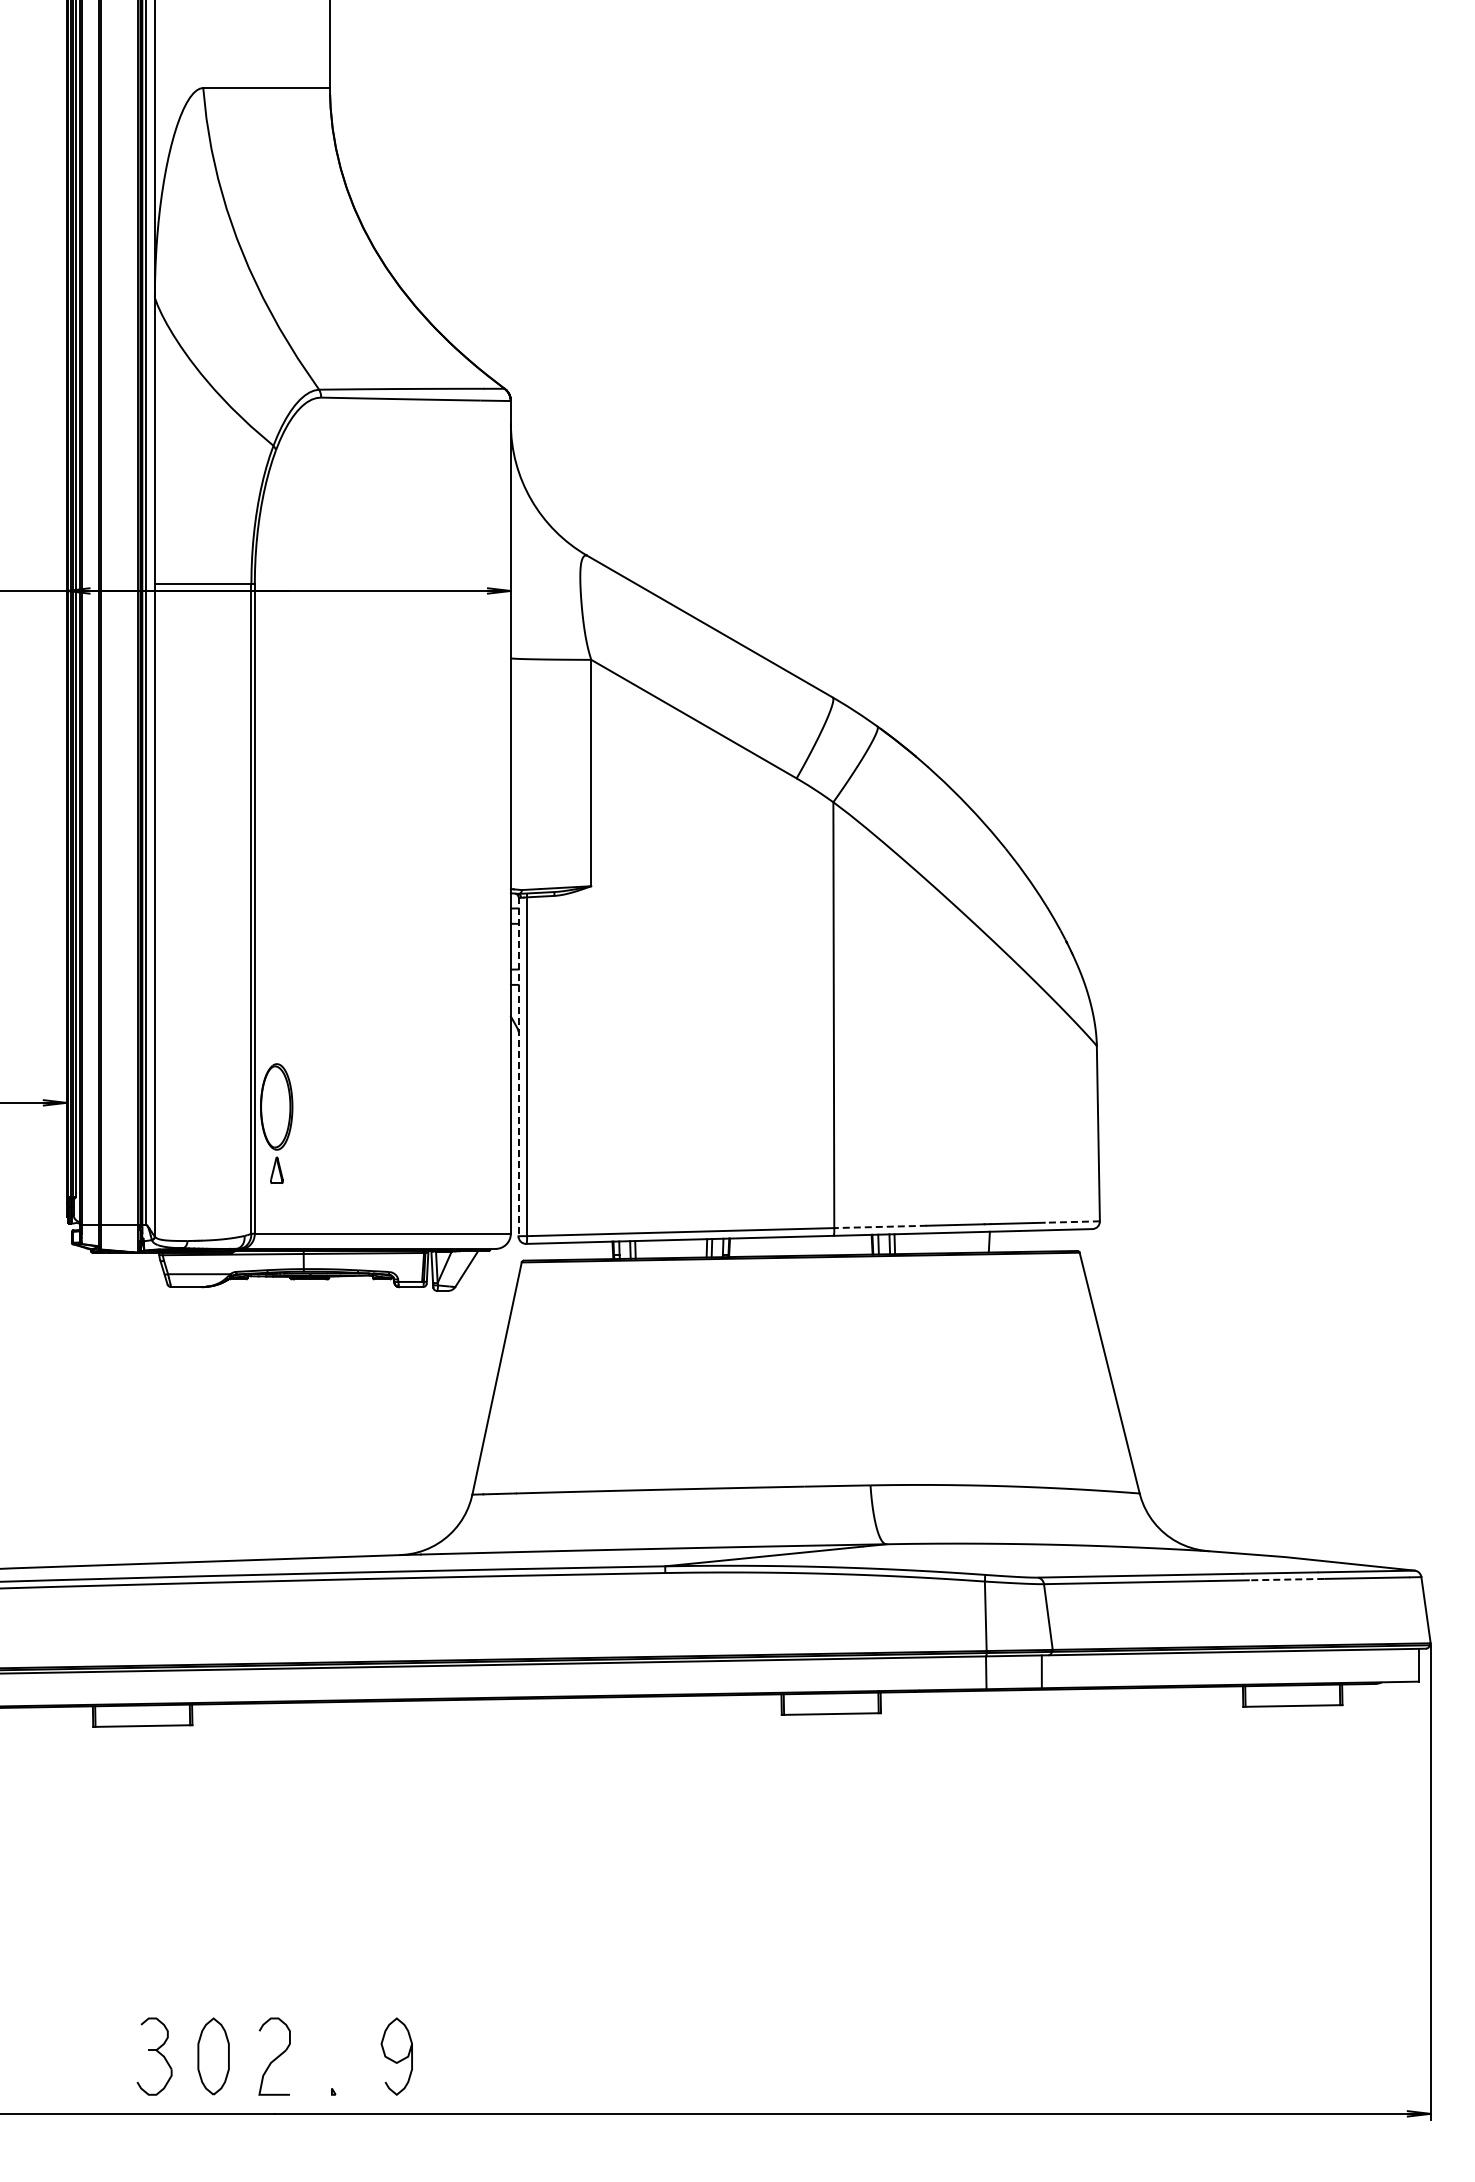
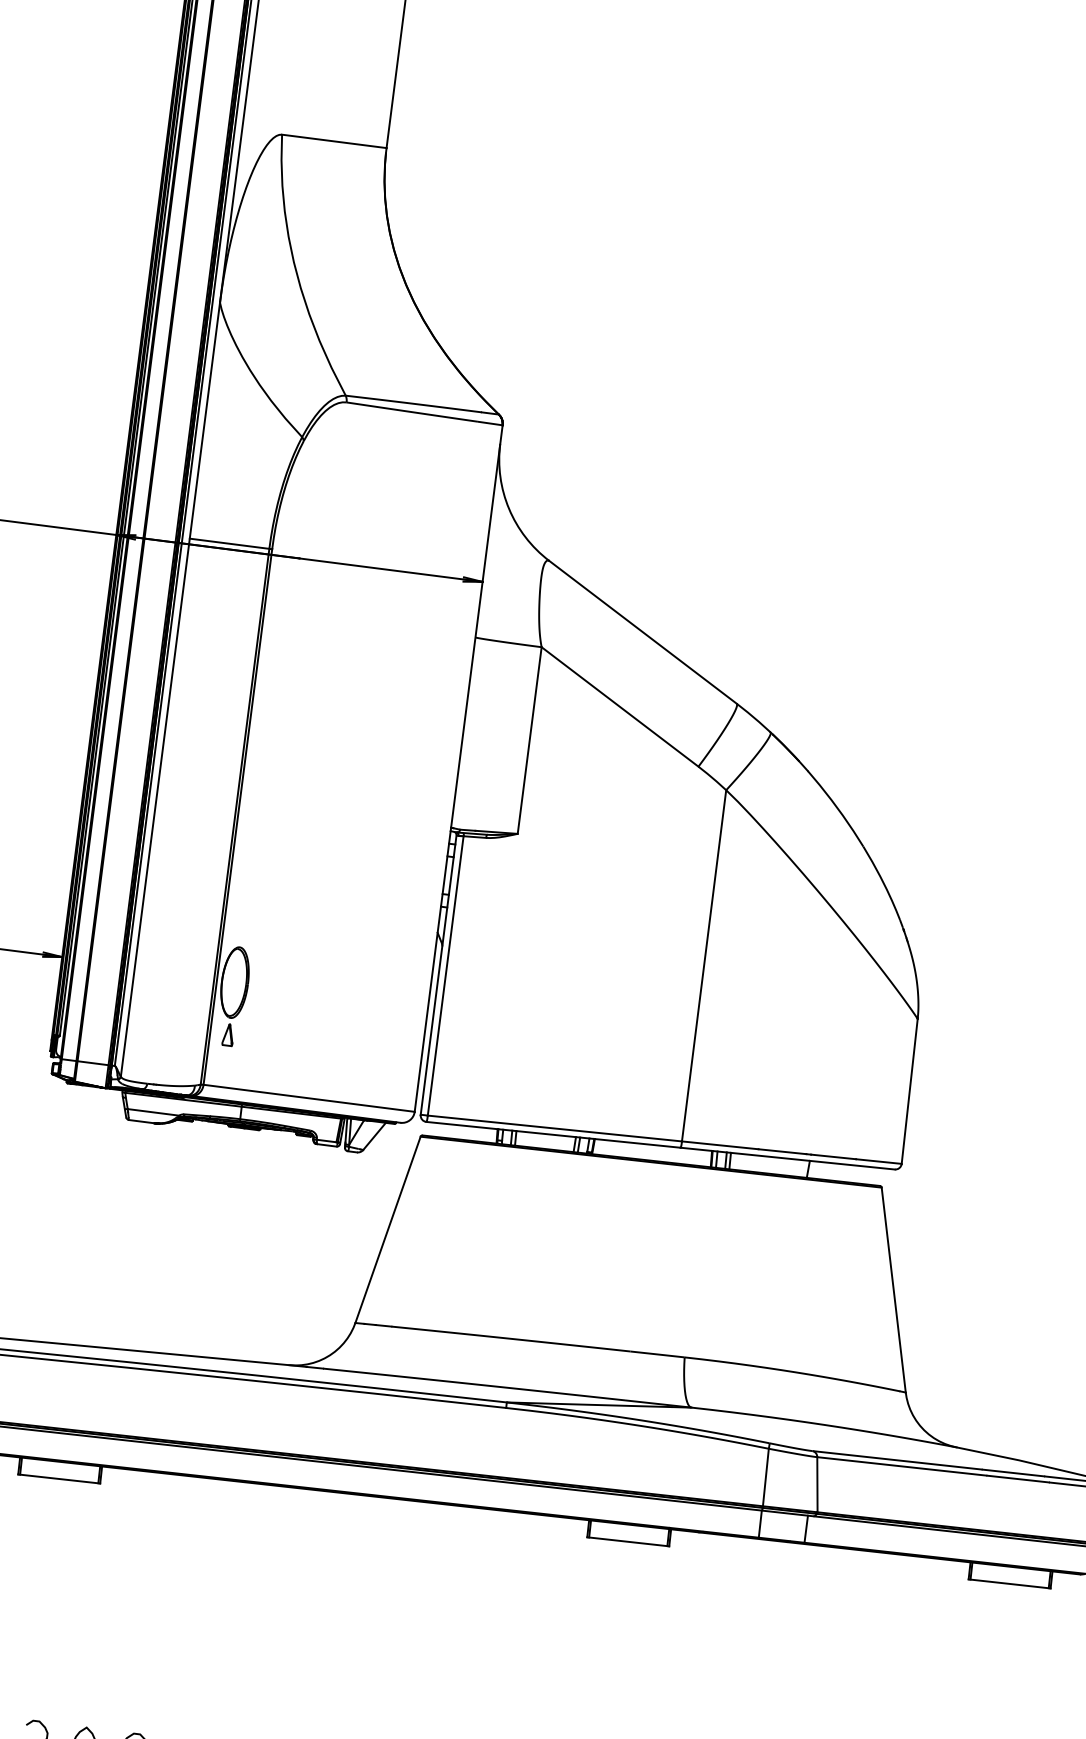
line: (518, 1067) -> (438, 975), dashed -> solid
line: (1072, 1222) -> (878, 1161), dashed -> solid
line: (880, 1226) -> (720, 1144), dashed -> solid
line: (1286, 1579) -> (1017, 1478), dashed -> solid

